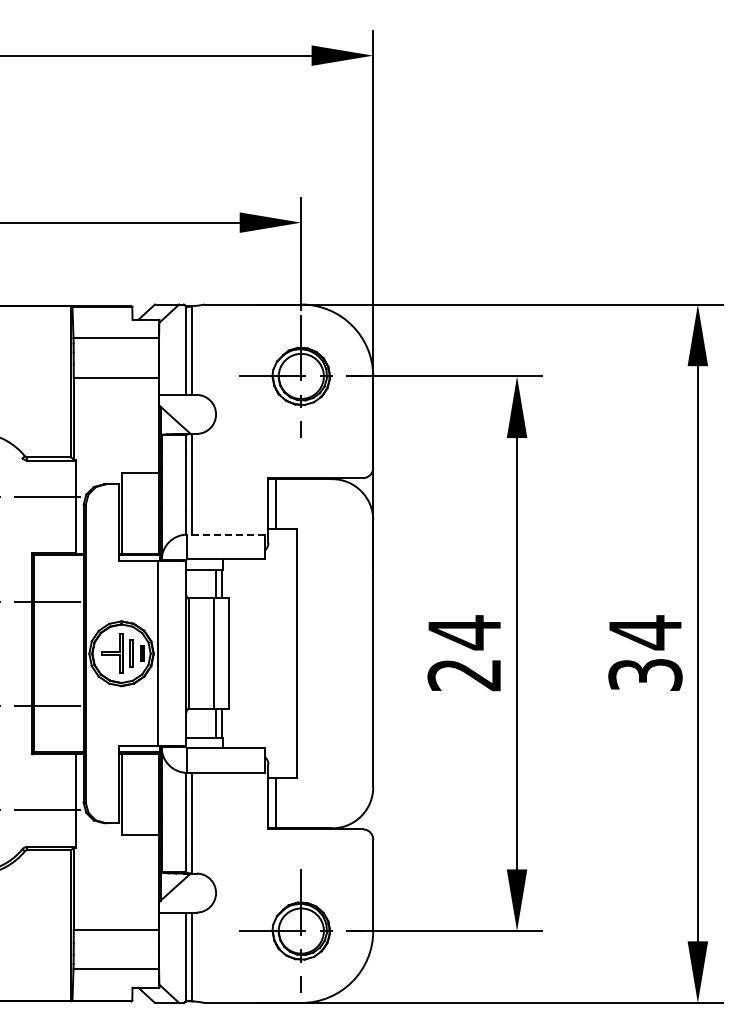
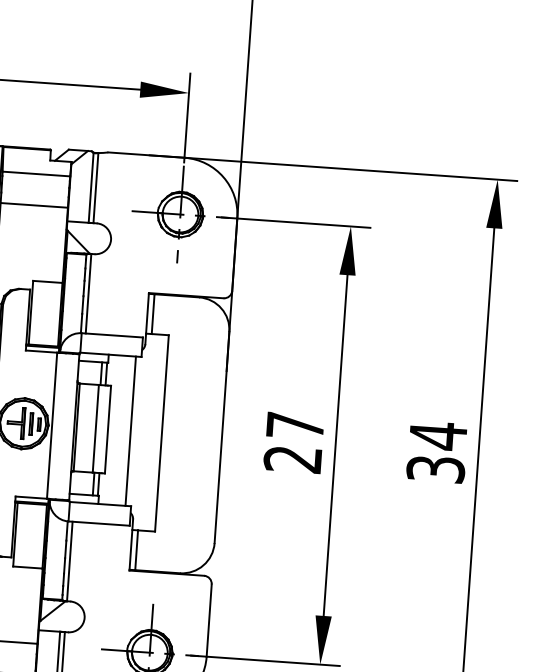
line: (226, 534) -> (112, 335), dashed -> solid
text: (464, 632) -> (295, 425), 24 -> 27
line: (257, 653) -> (130, 431), added

